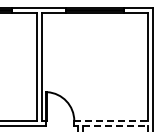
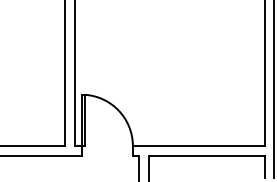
line: (111, 120) -> (199, 145), dashed -> solid
line: (116, 126) -> (208, 156), dashed -> solid

